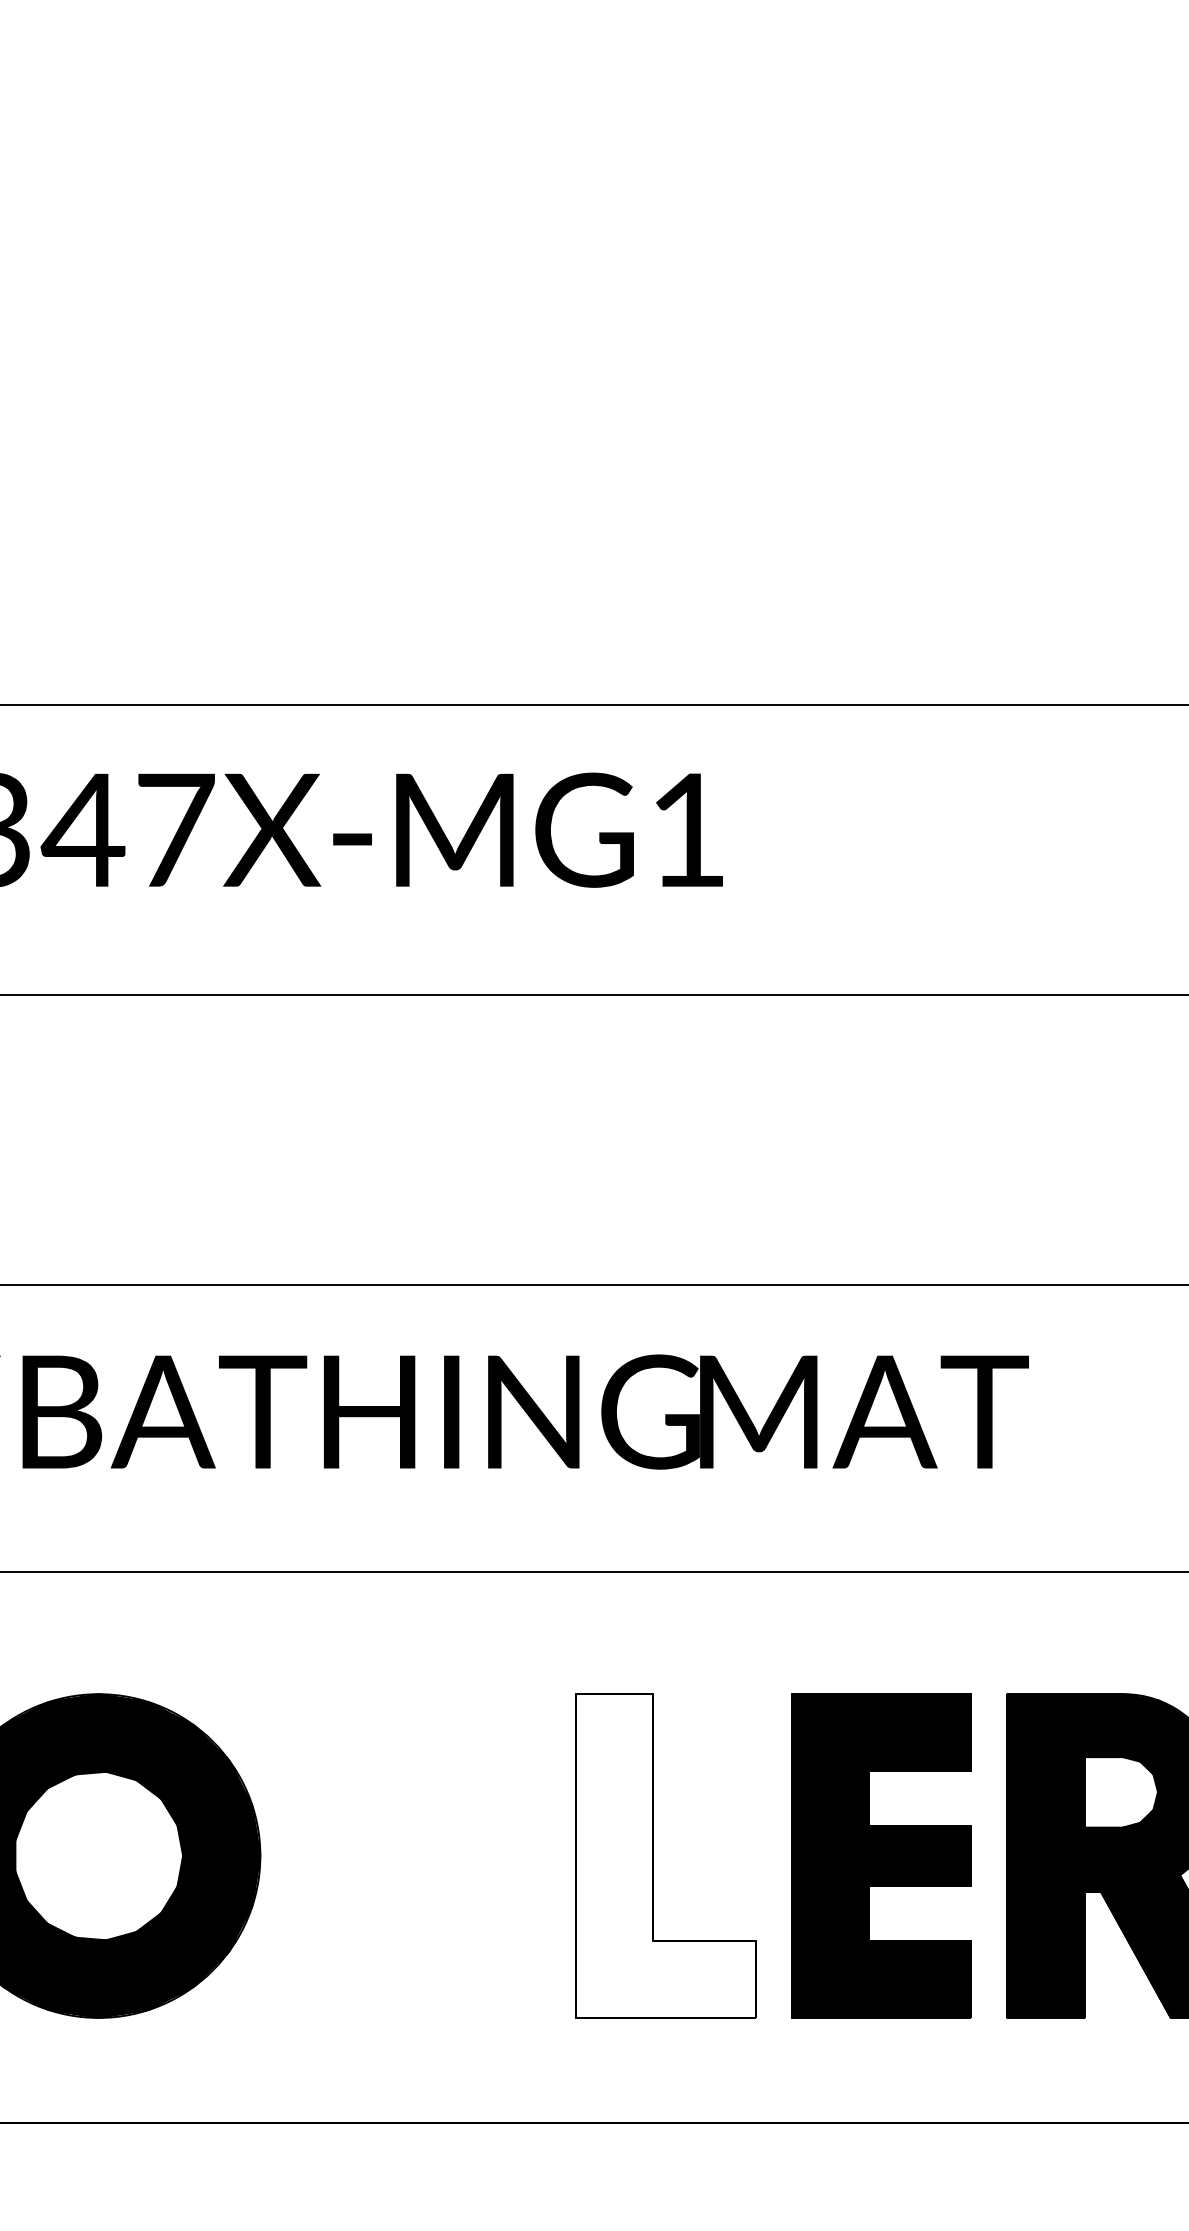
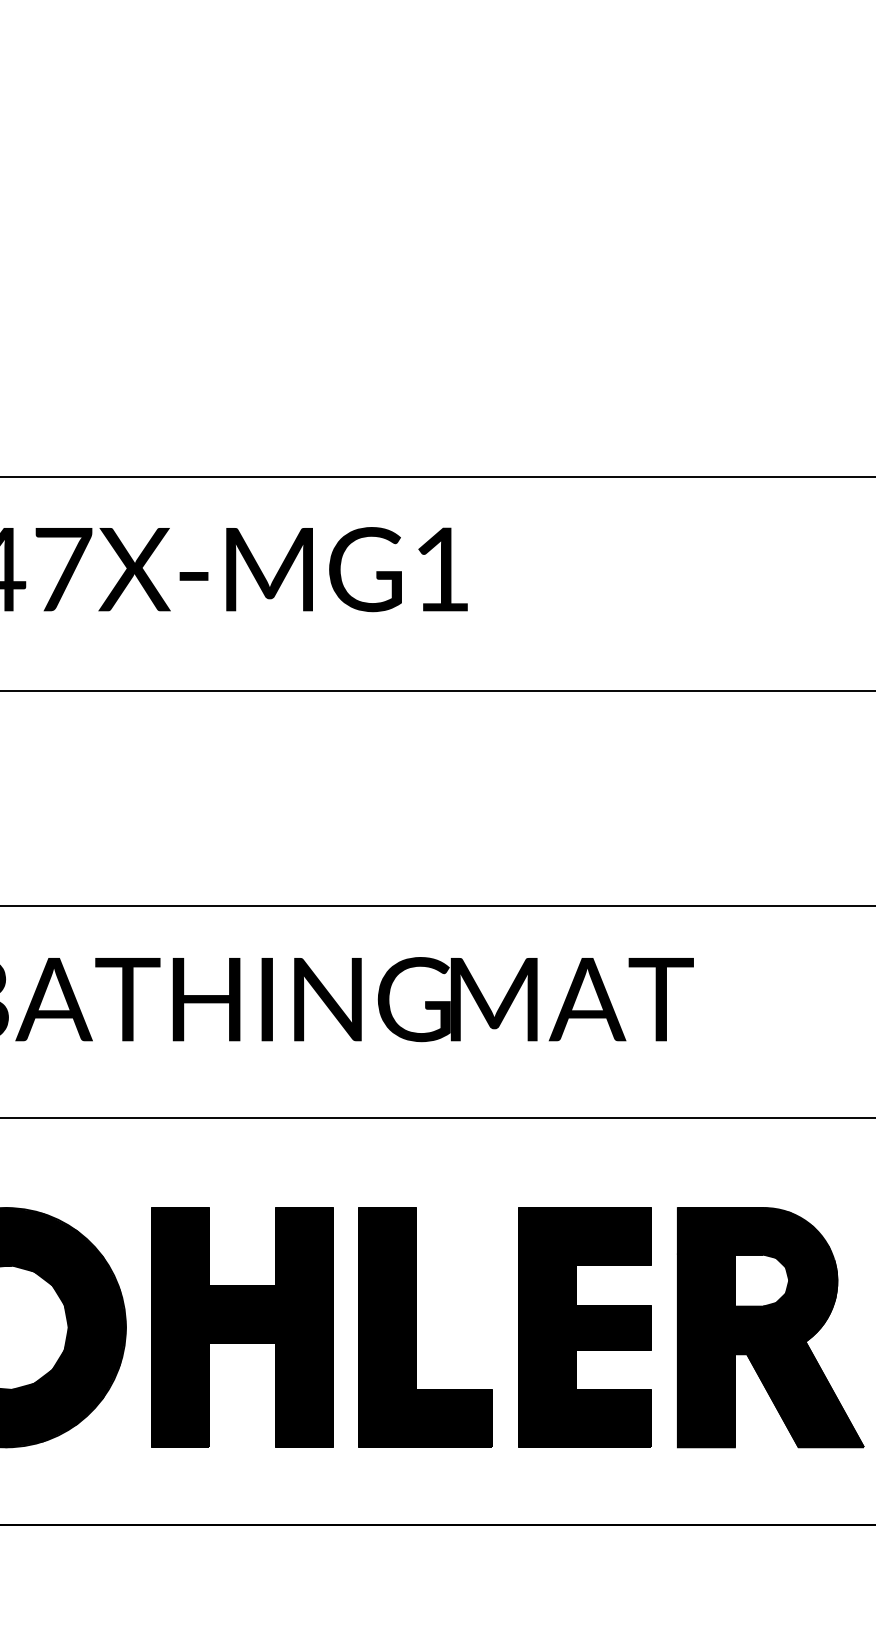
part: (417, 1855) -> (242, 1327), added
fill: (665, 1855) -> (425, 1327), added

